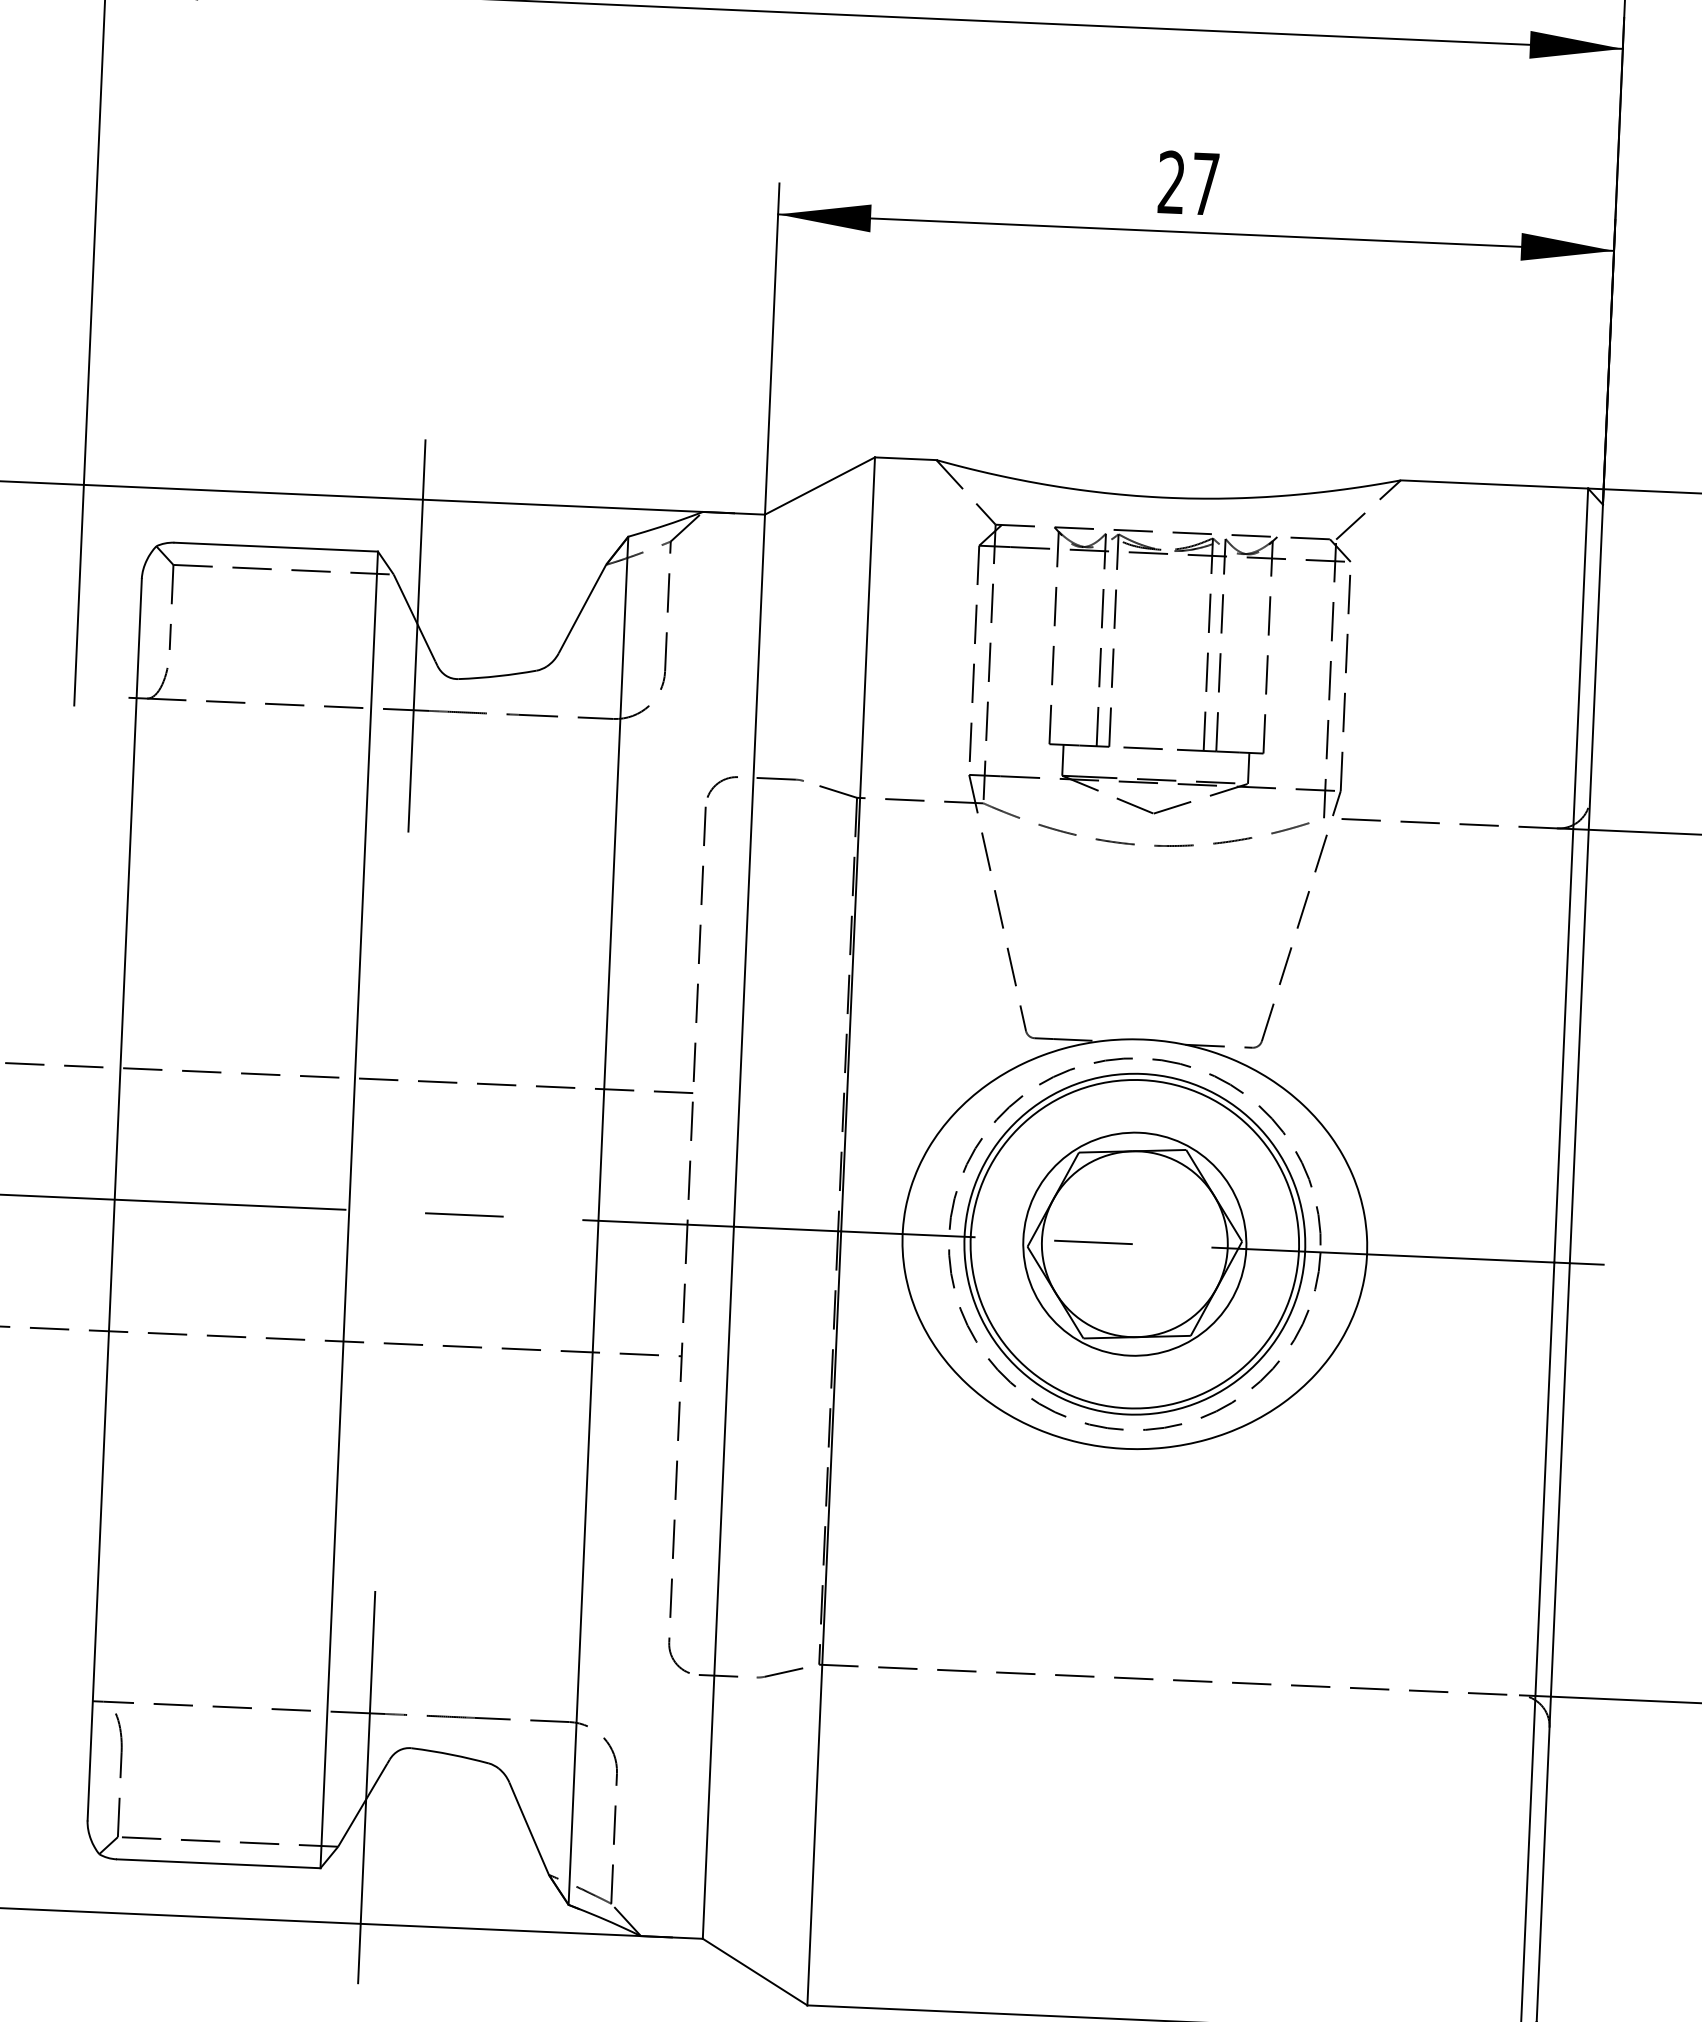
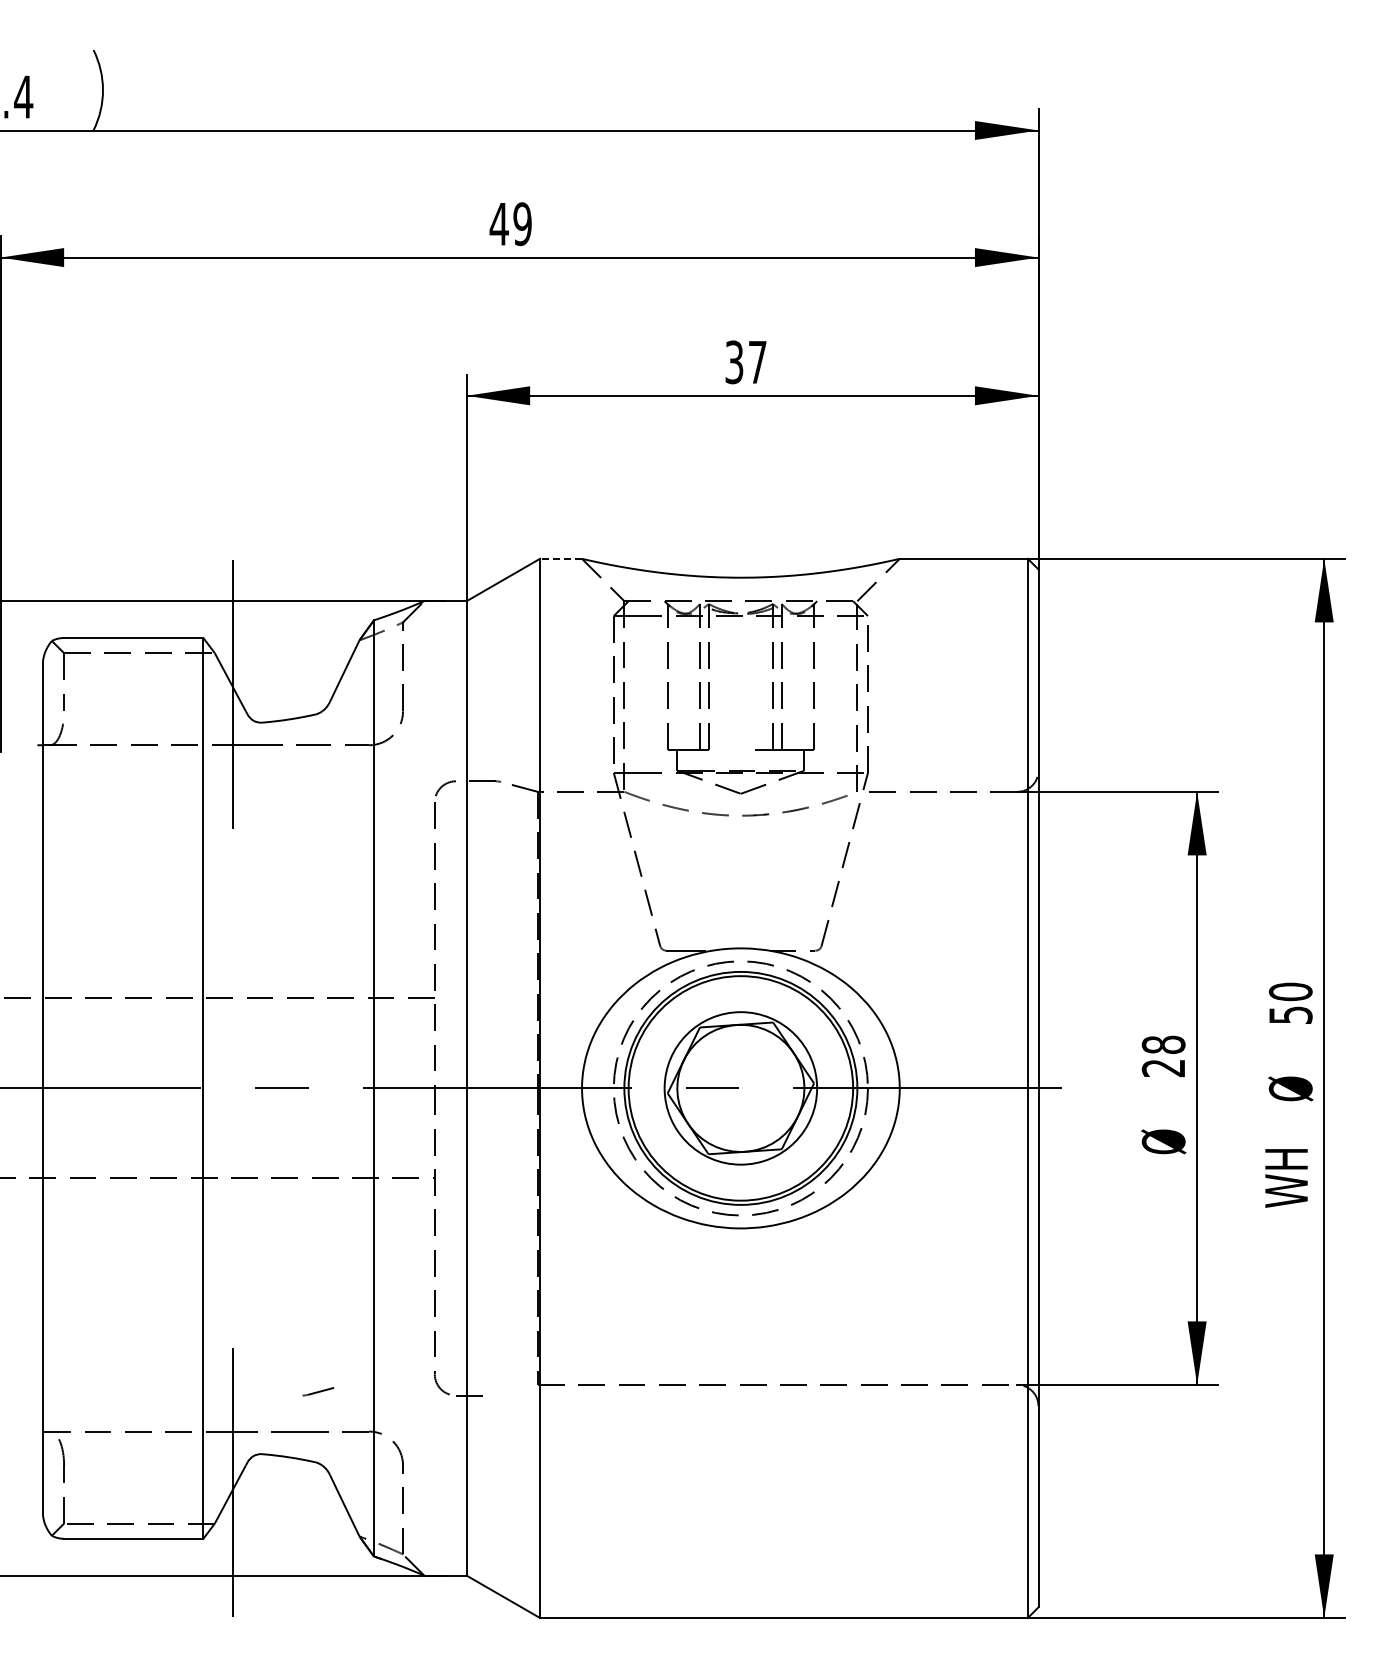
text: (1171, 182) -> (734, 362), 27 -> 37
line: (905, 458) -> (560, 558), solid -> dashed
line: (1142, 748) -> (731, 749), removed
line: (780, 1672) -> (318, 1391), moved

